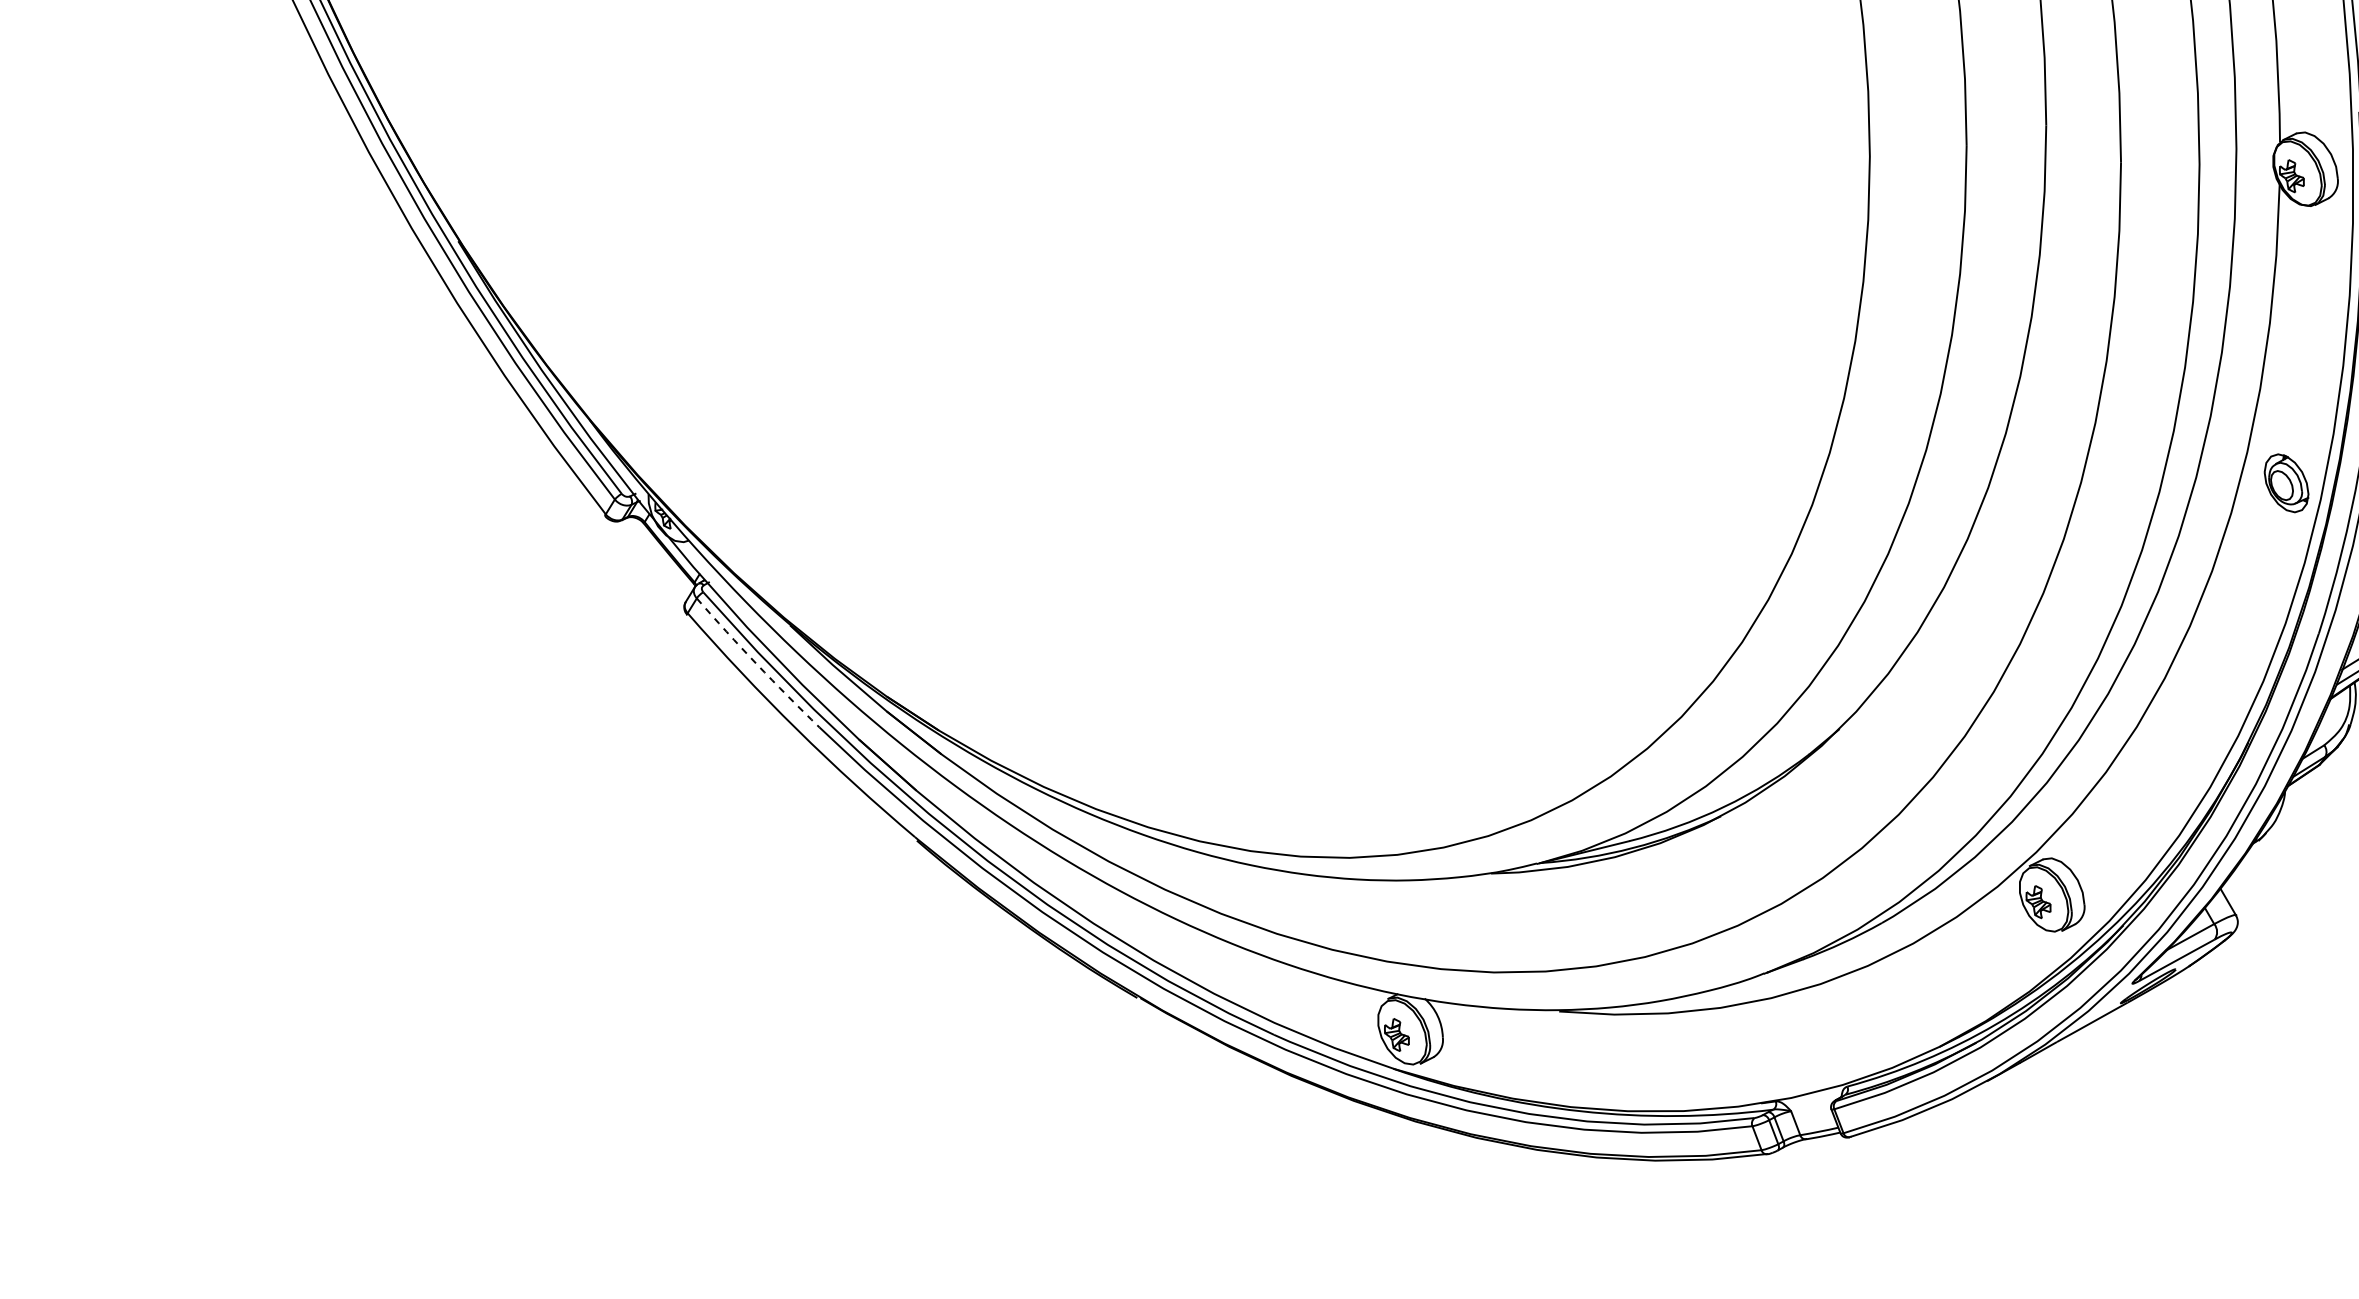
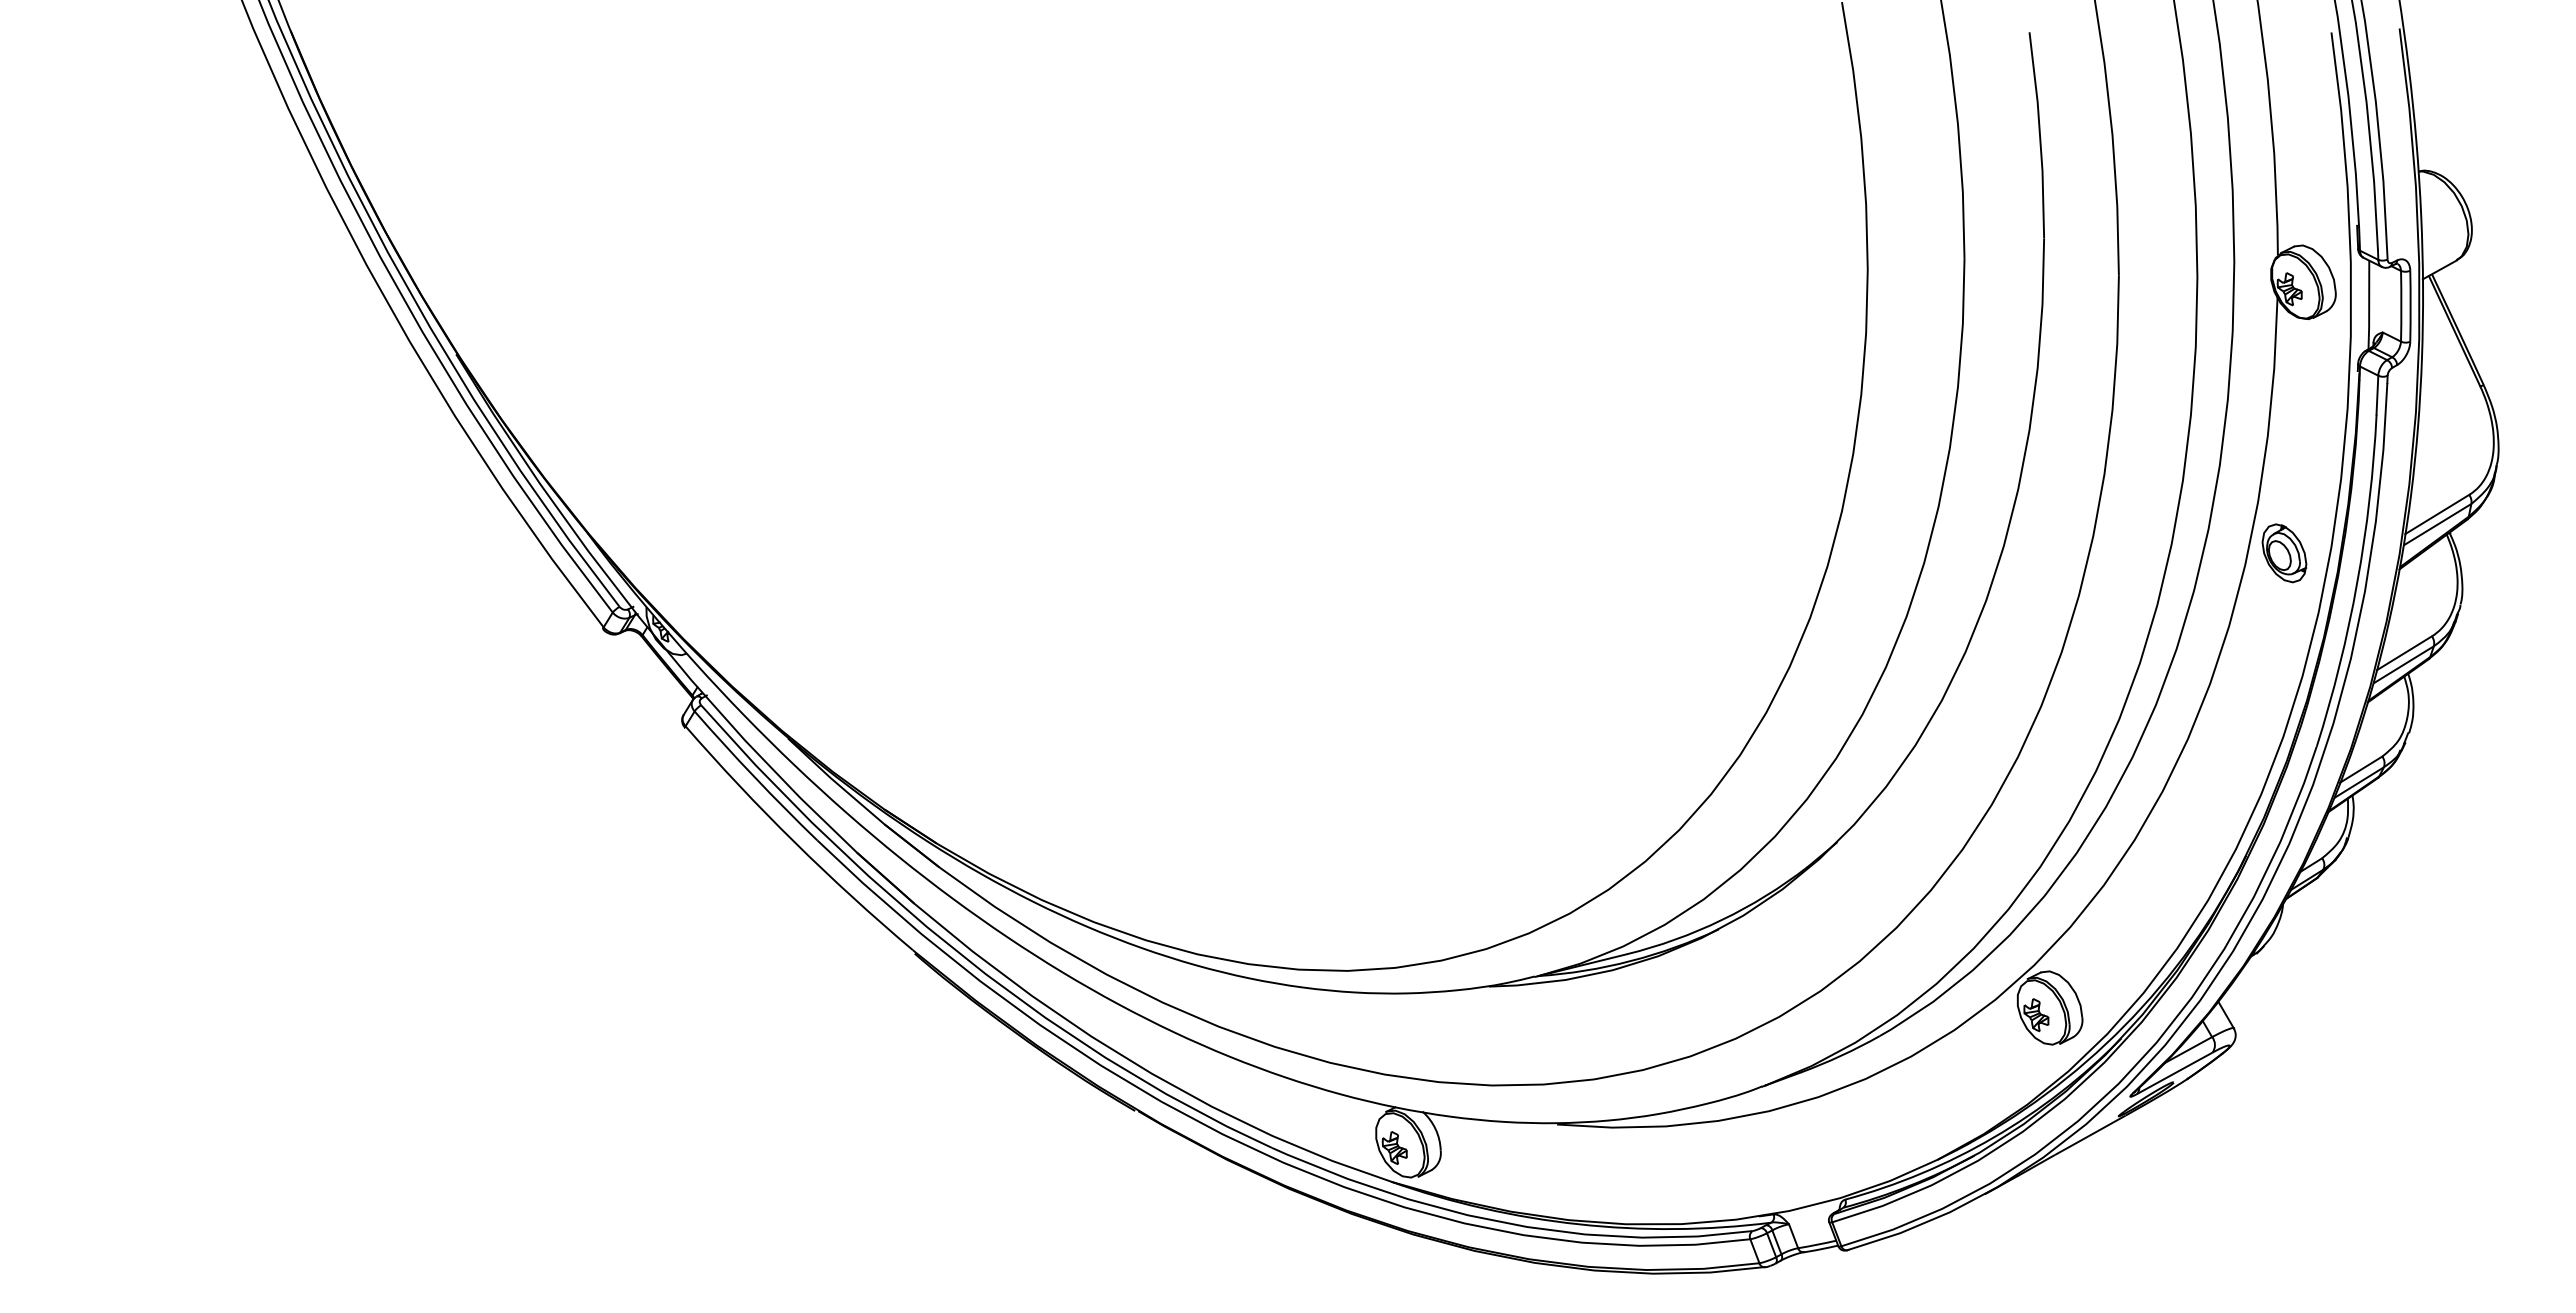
part: (2286, 483) -> (2284, 553), moved
arc: (756, 664) -> (754, 777), dashed -> solid

